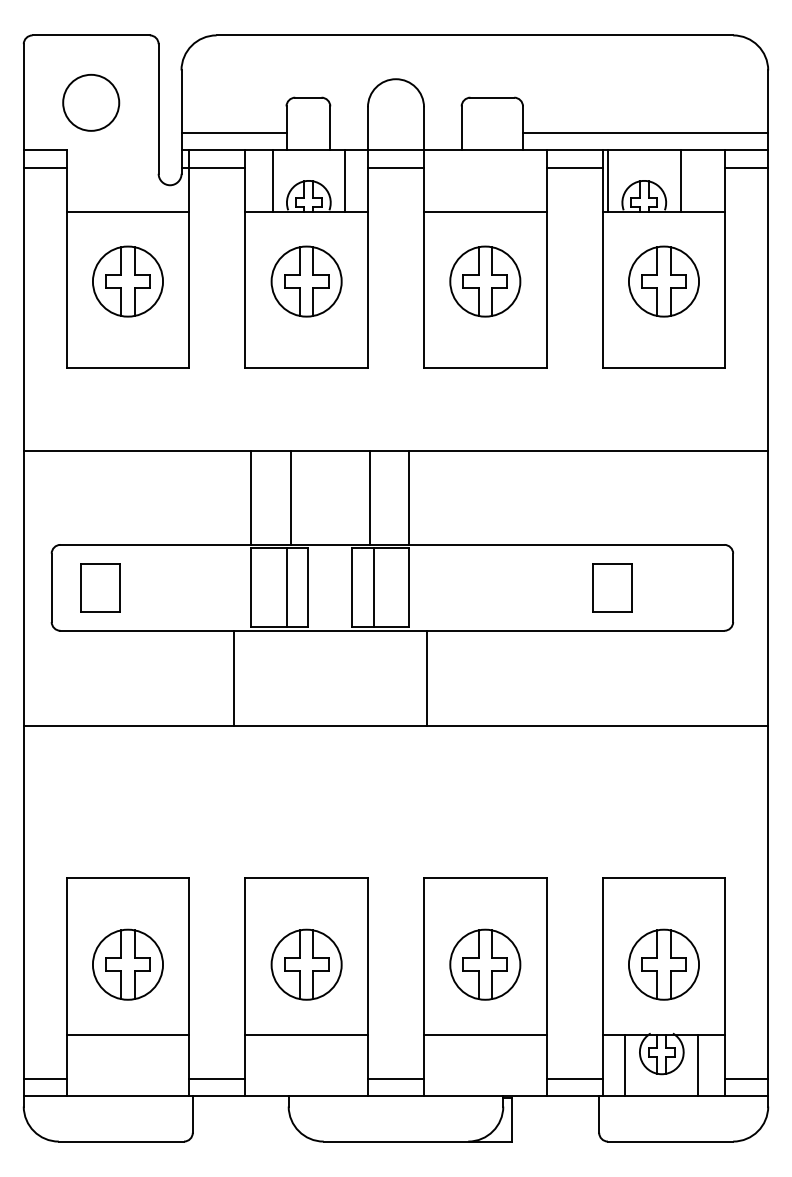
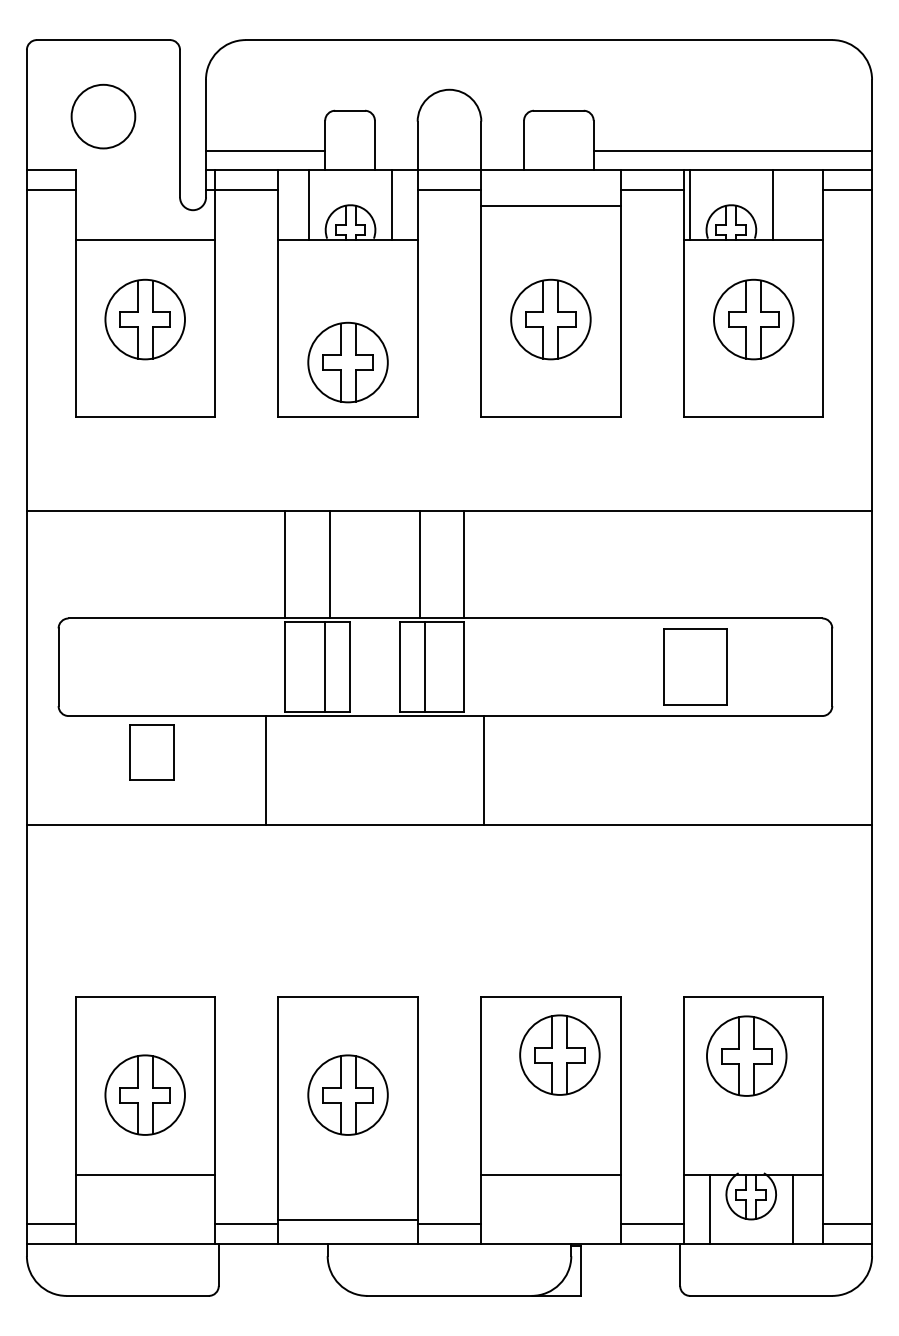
line: (484, 211) -> (550, 206), moved
part: (306, 281) -> (347, 362), moved
part: (100, 588) -> (151, 752), moved
part: (612, 588) -> (695, 667), size x1.4
part: (484, 964) -> (559, 1054), moved
part: (663, 964) -> (746, 1055), moved
line: (306, 1034) -> (347, 1219), moved

